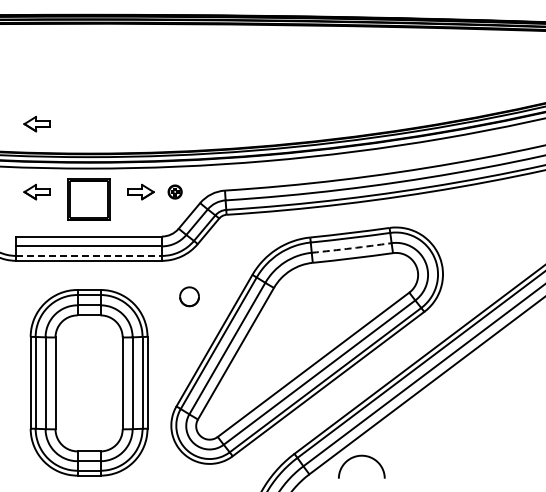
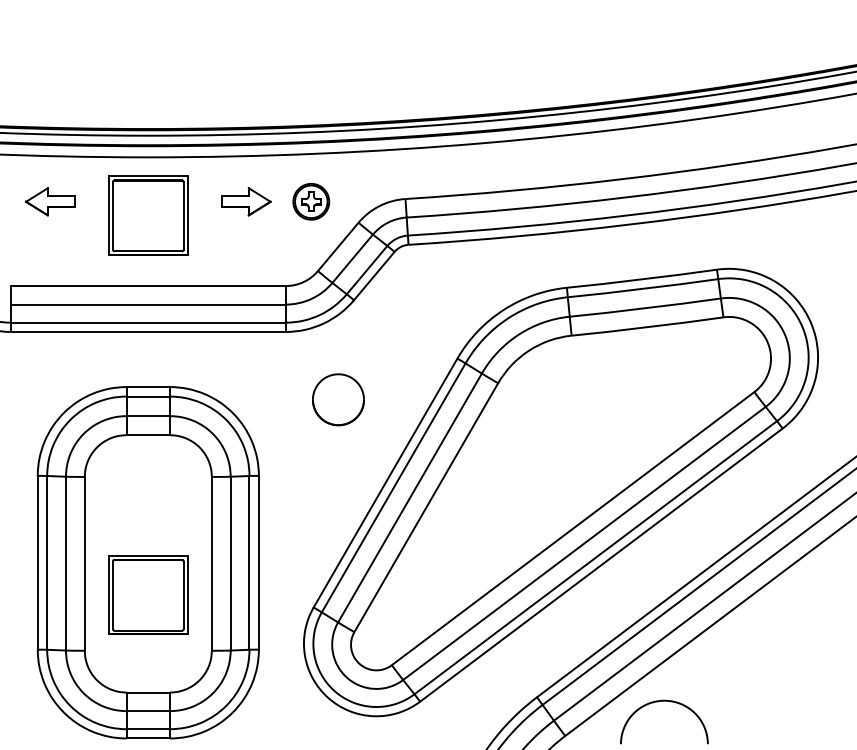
part: (36, 123) -> (48, 72), removed
part: (174, 191) -> (309, 200), size x1.43
arc: (351, 248) -> (644, 308), dashed -> solid
line: (89, 255) -> (149, 321), dashed -> solid
part: (189, 296) -> (338, 399), size x1.43
part: (88, 399) -> (147, 594), added

